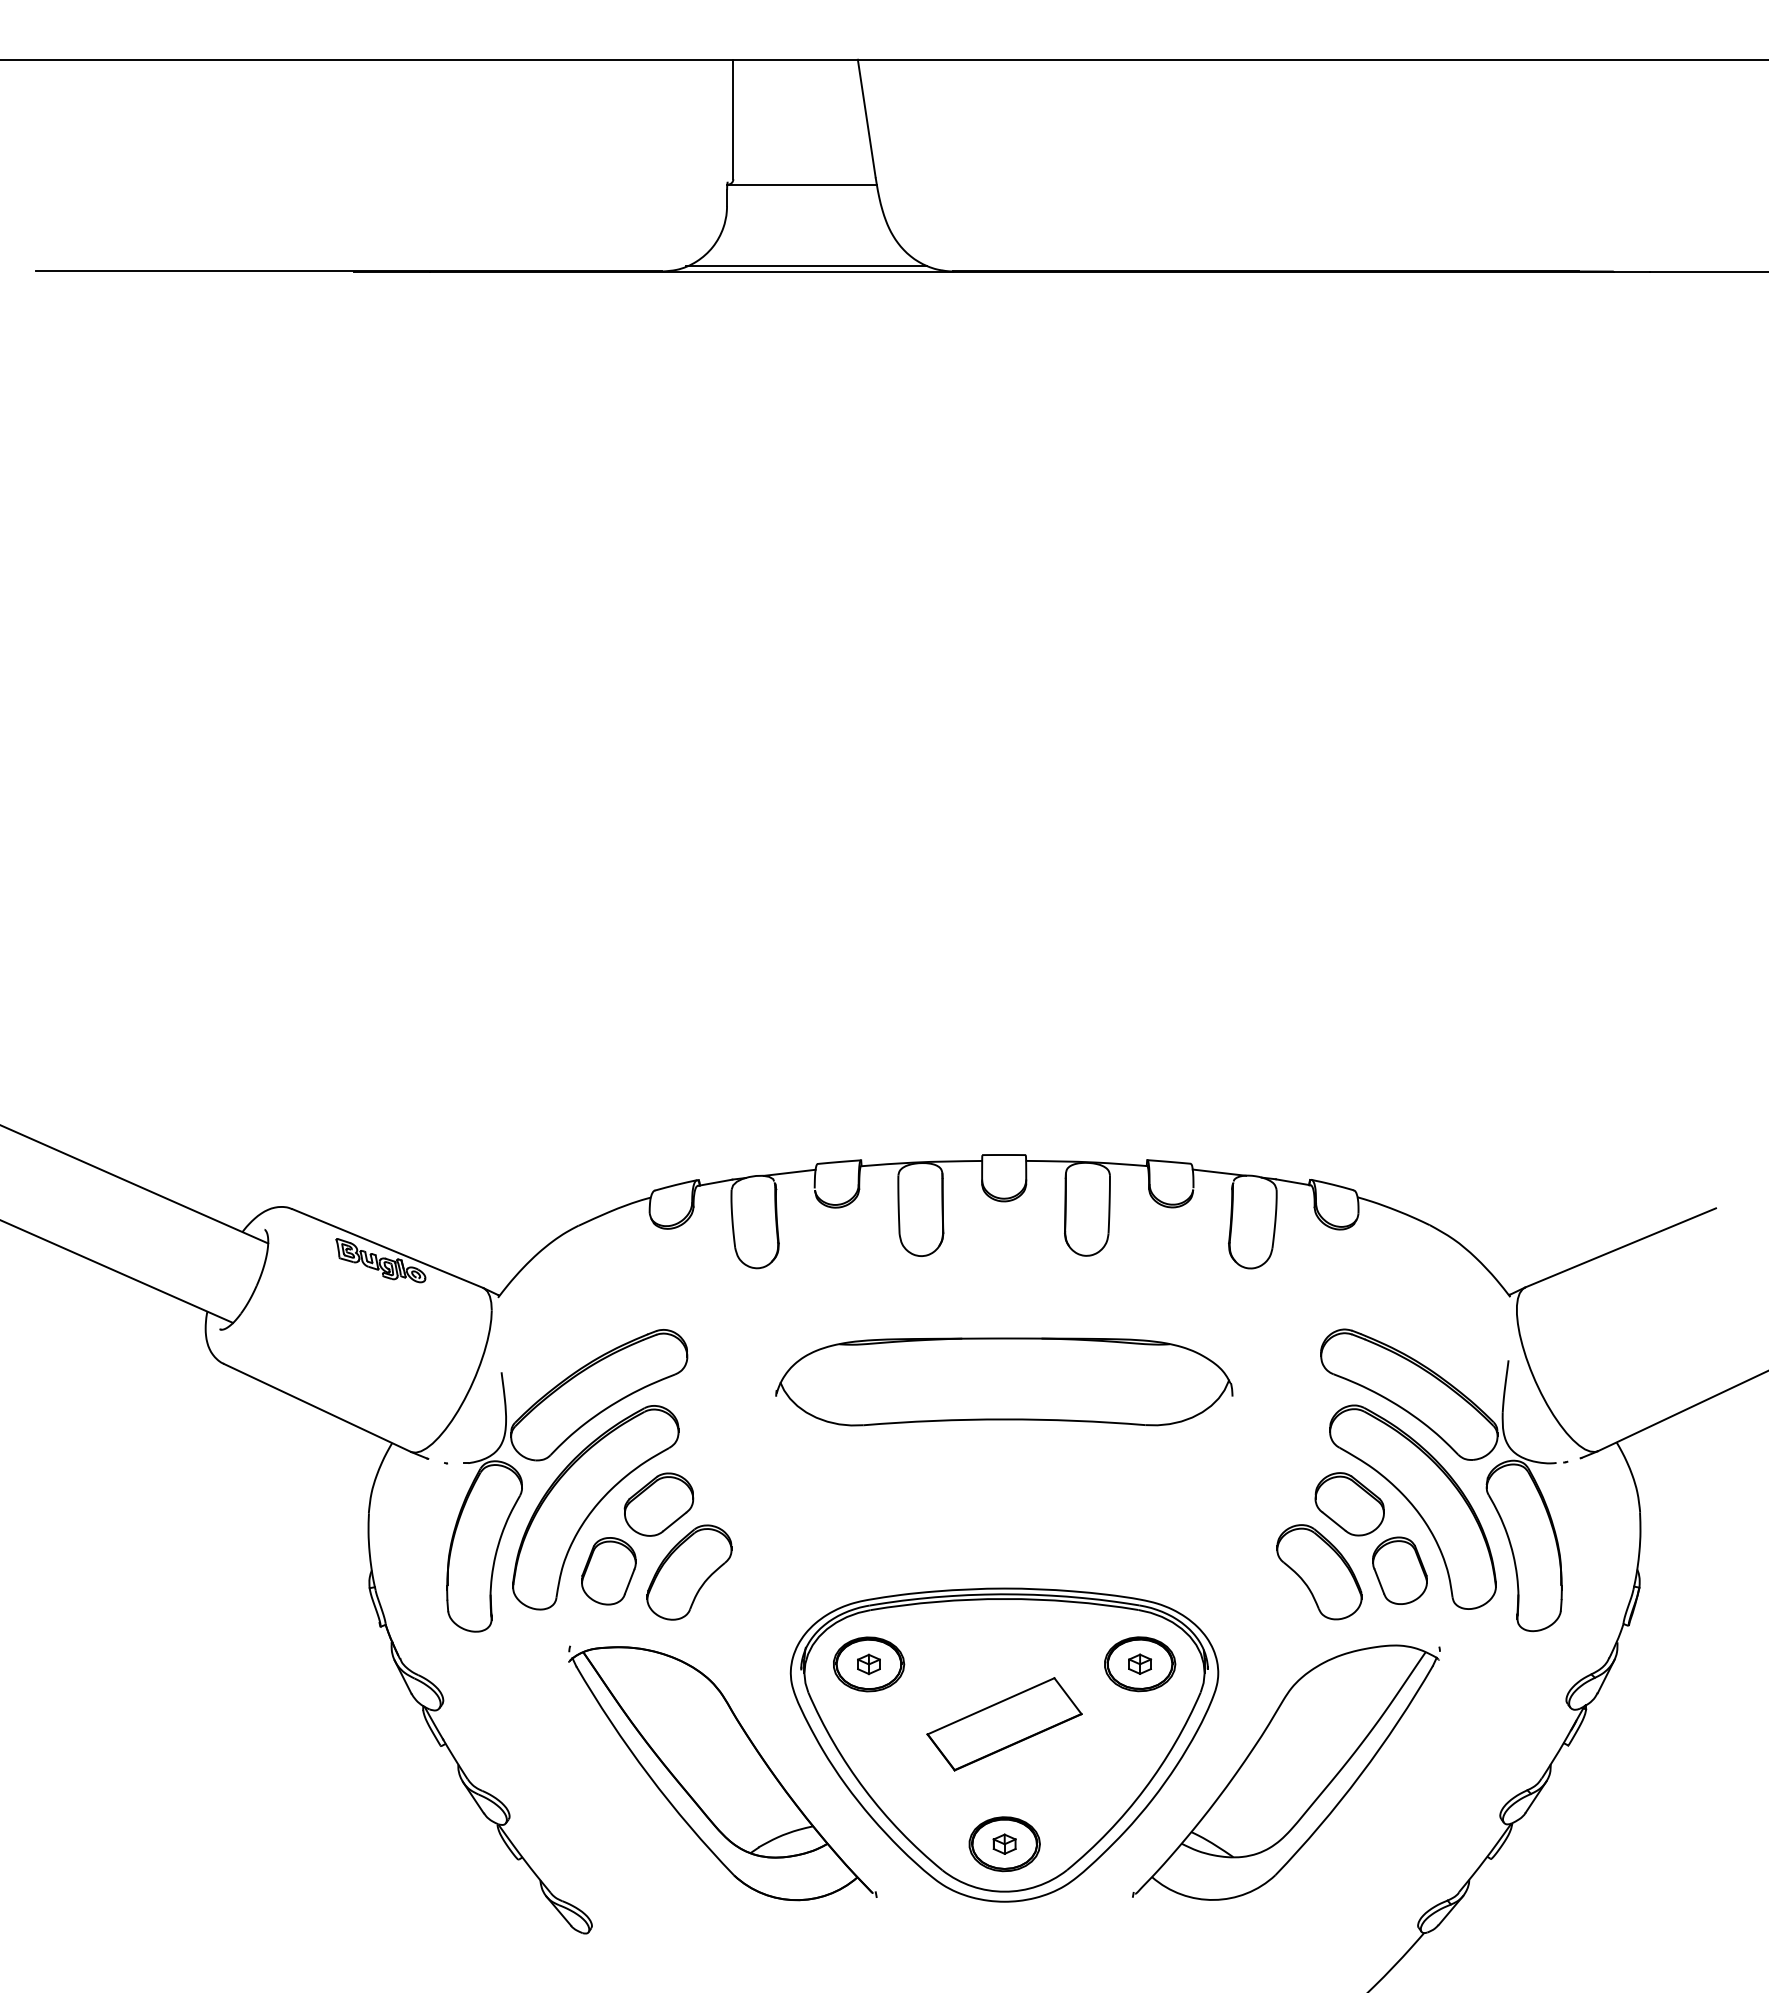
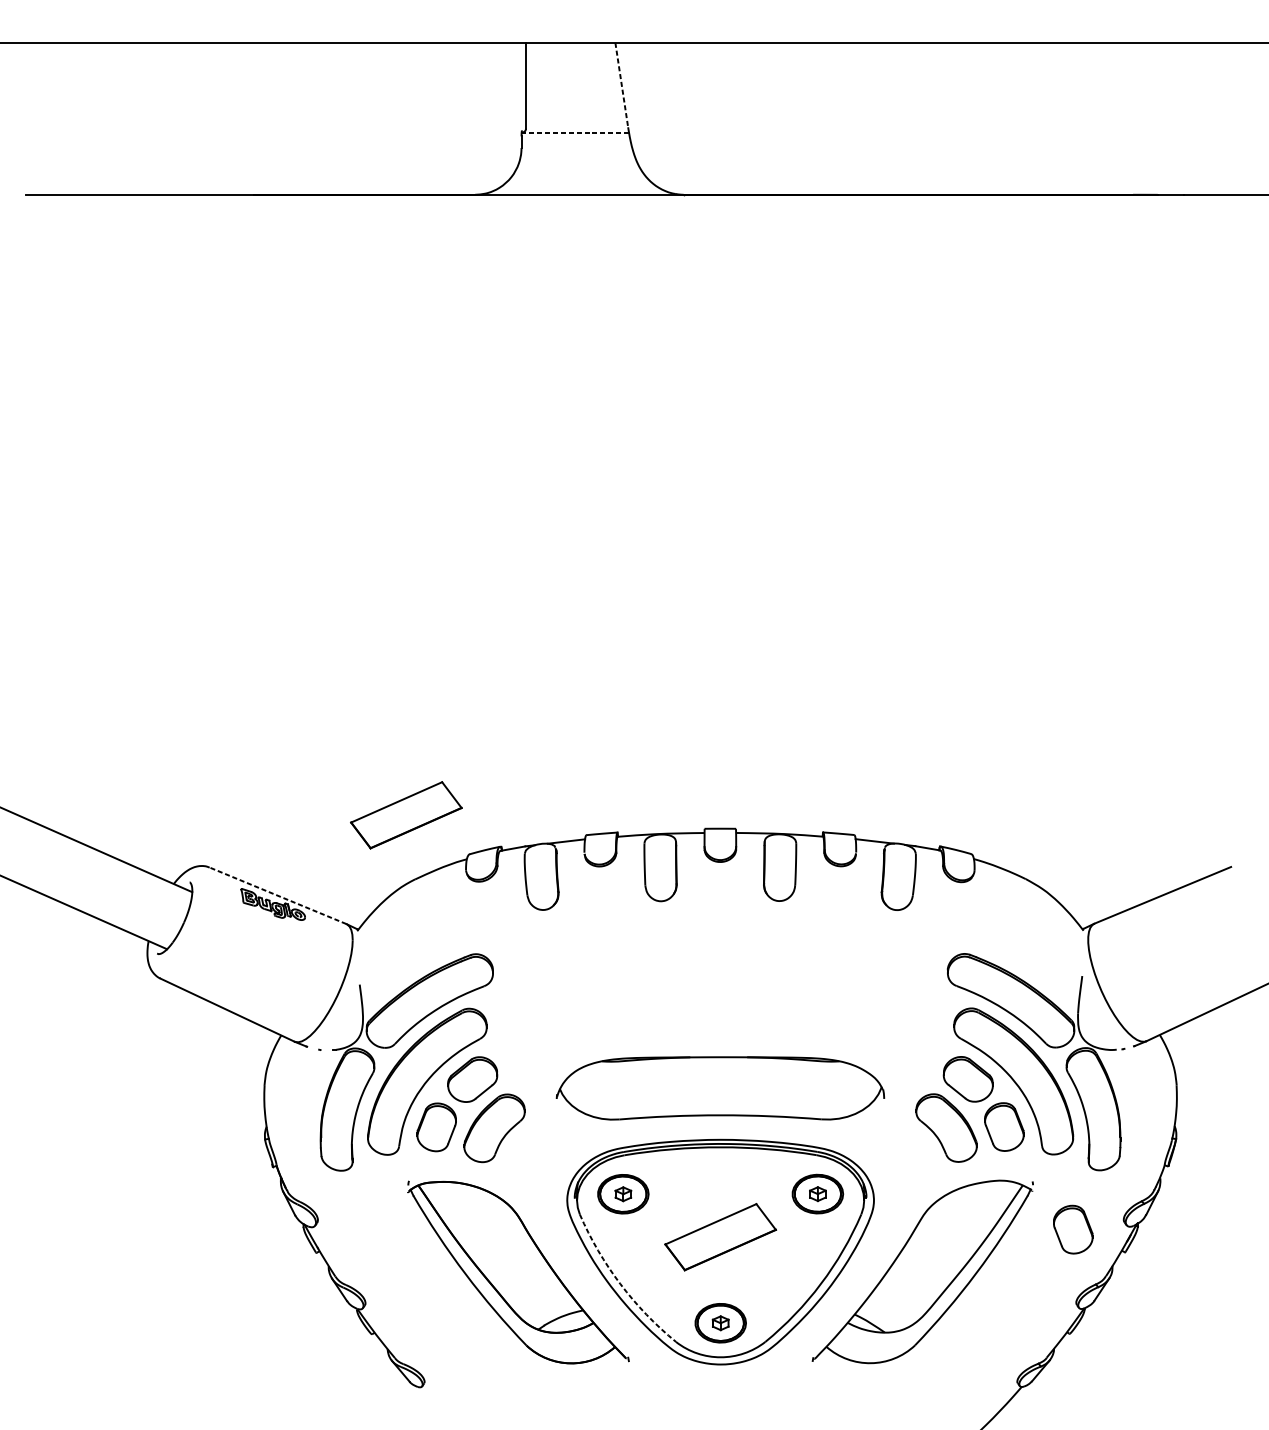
line: (866, 119) -> (621, 85), solid -> dashed
line: (802, 184) -> (575, 132), solid -> dashed
line: (806, 266) -> (578, 191), removed
part: (566, 1136) -> (406, 815), added
line: (387, 1248) -> (277, 895), solid -> dashed
part: (1004, 1381) -> (720, 1088), moved
part: (1495, 1713) -> (1072, 1229), added
arc: (864, 1789) -> (620, 1283), solid -> dashed

